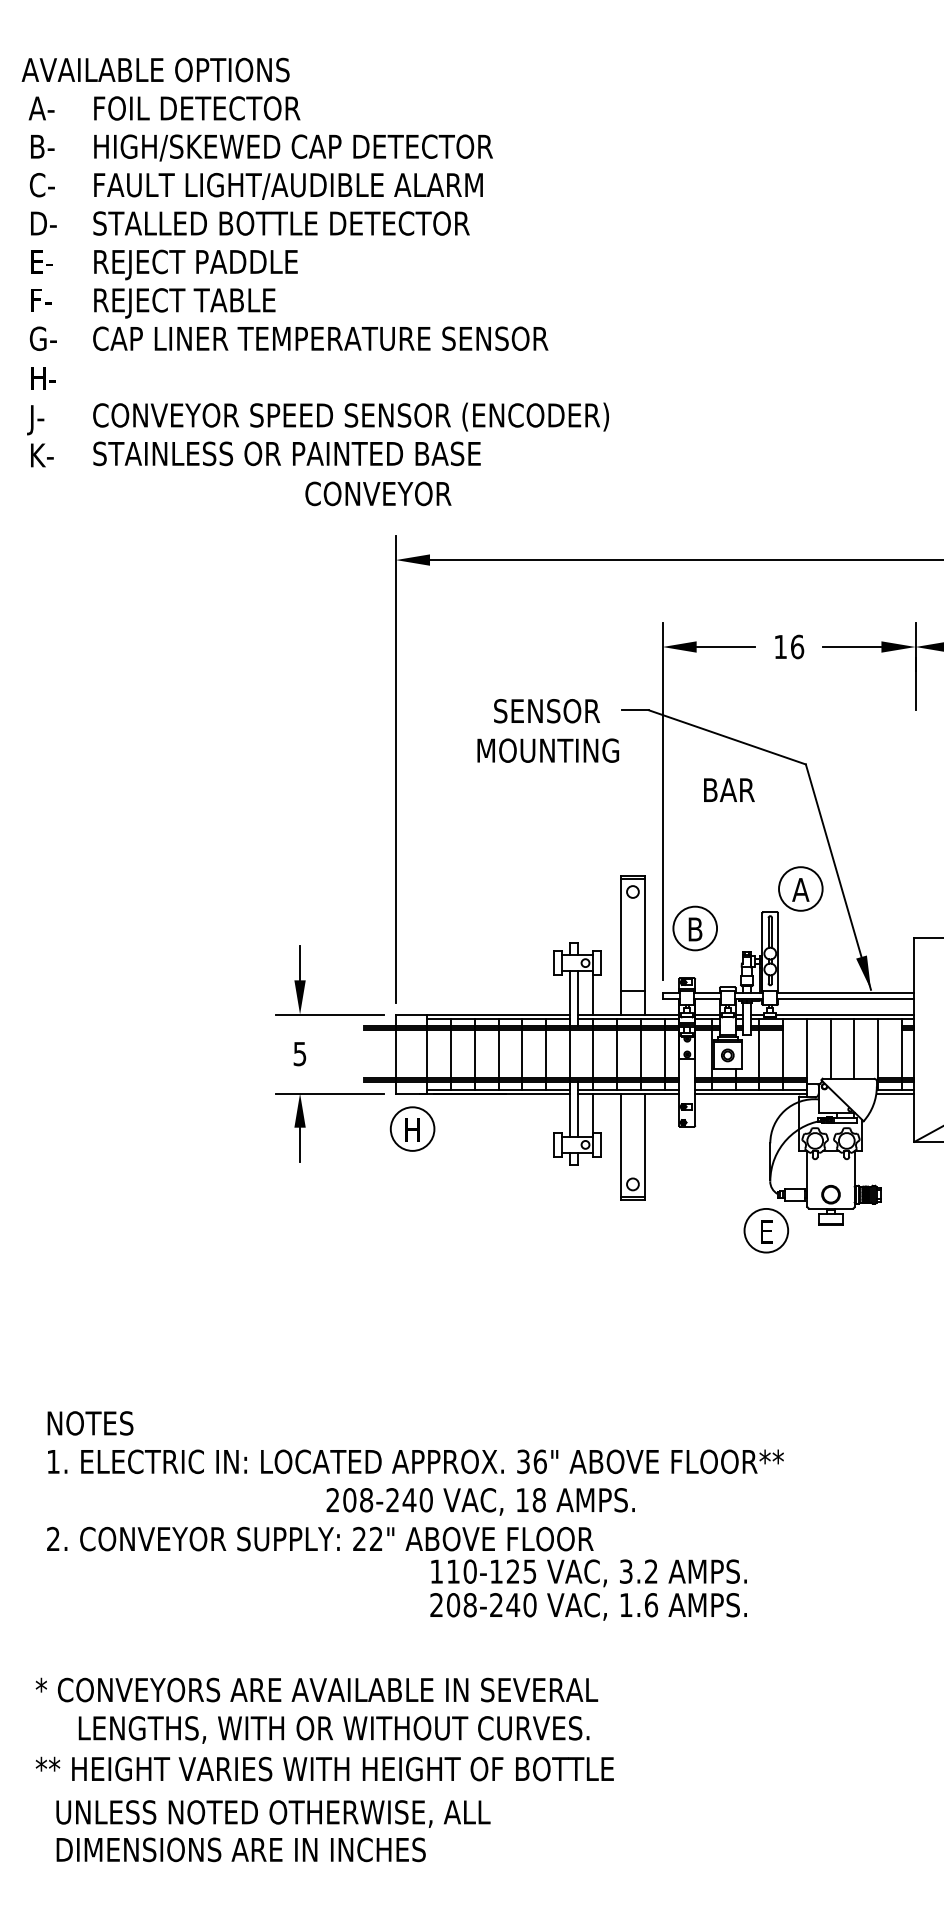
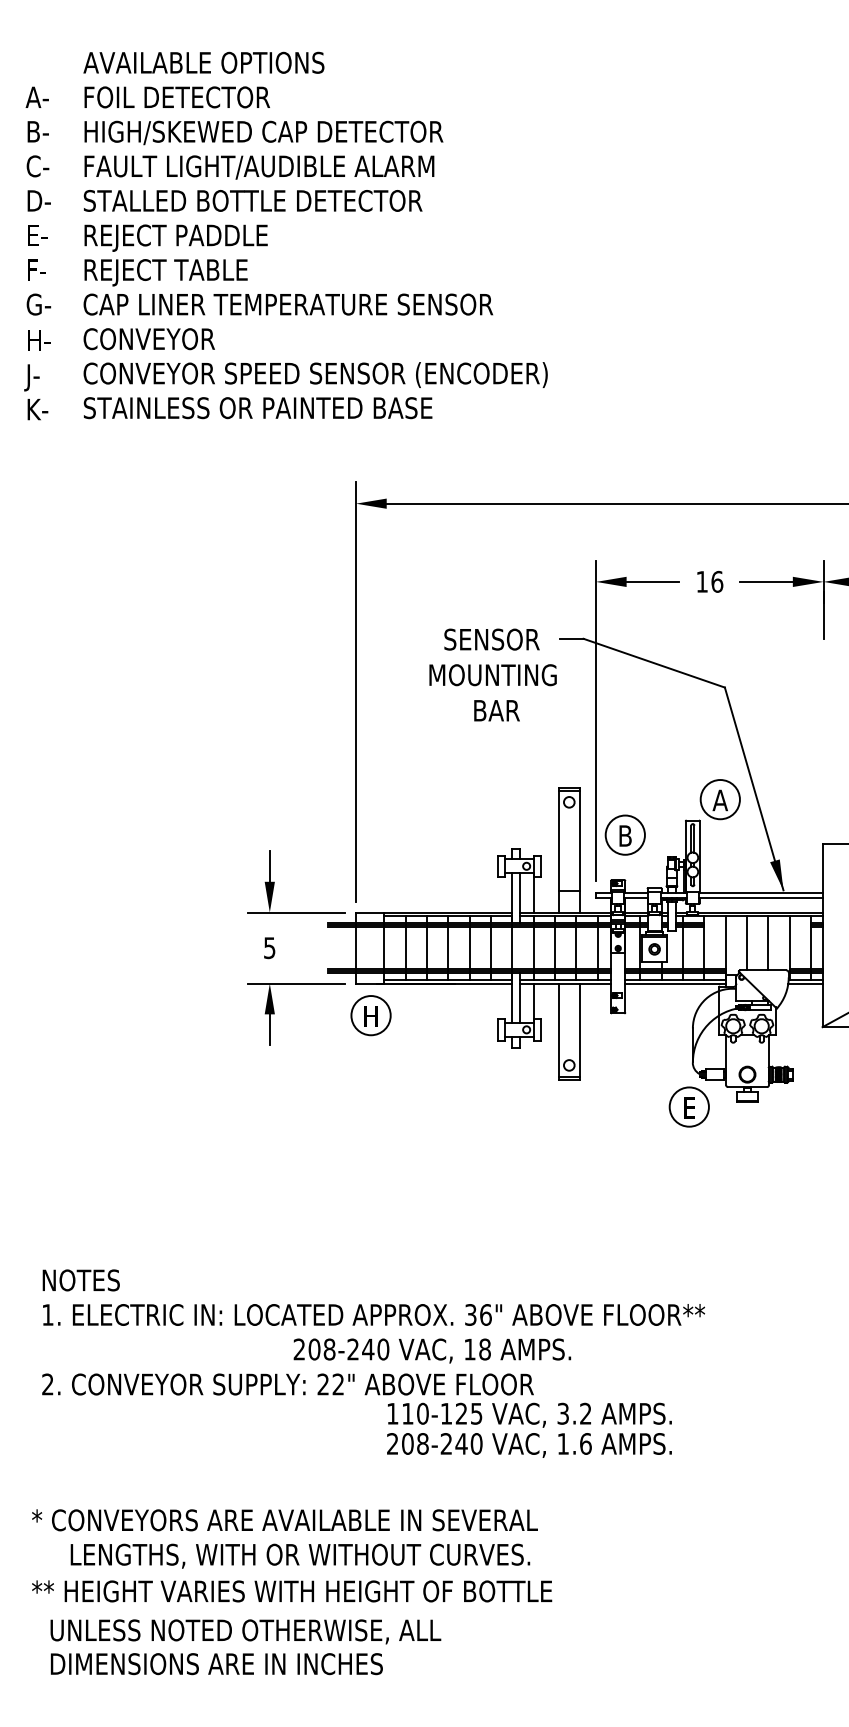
text: (155, 69) -> (203, 62), moved
text: (377, 494) -> (148, 339), moved
text: (728, 789) -> (496, 710), moved

